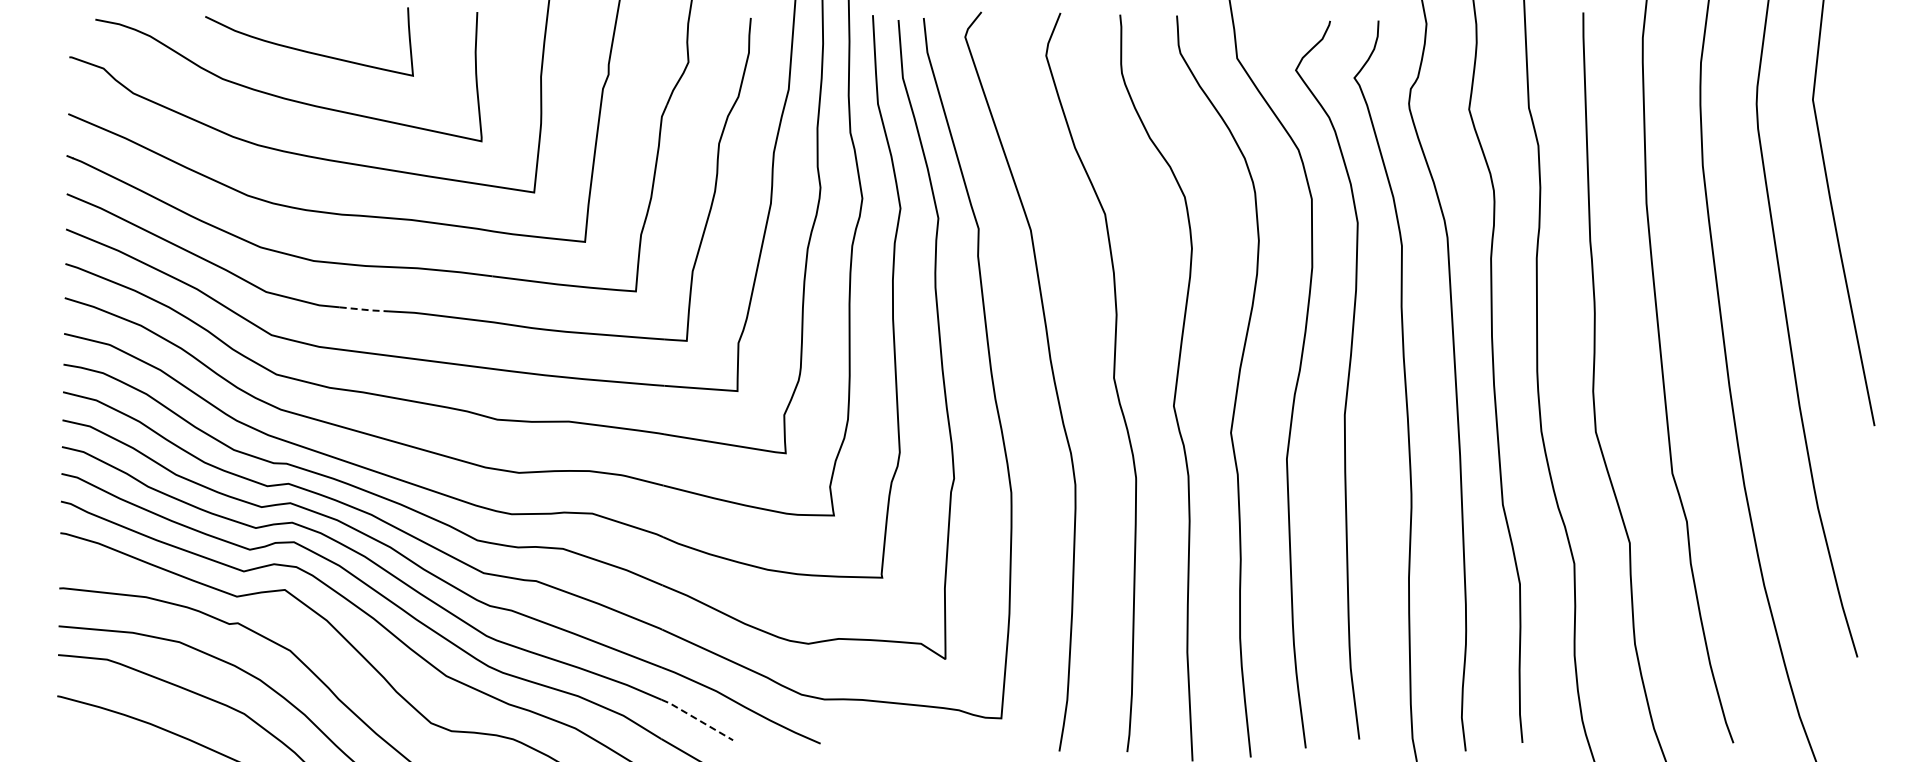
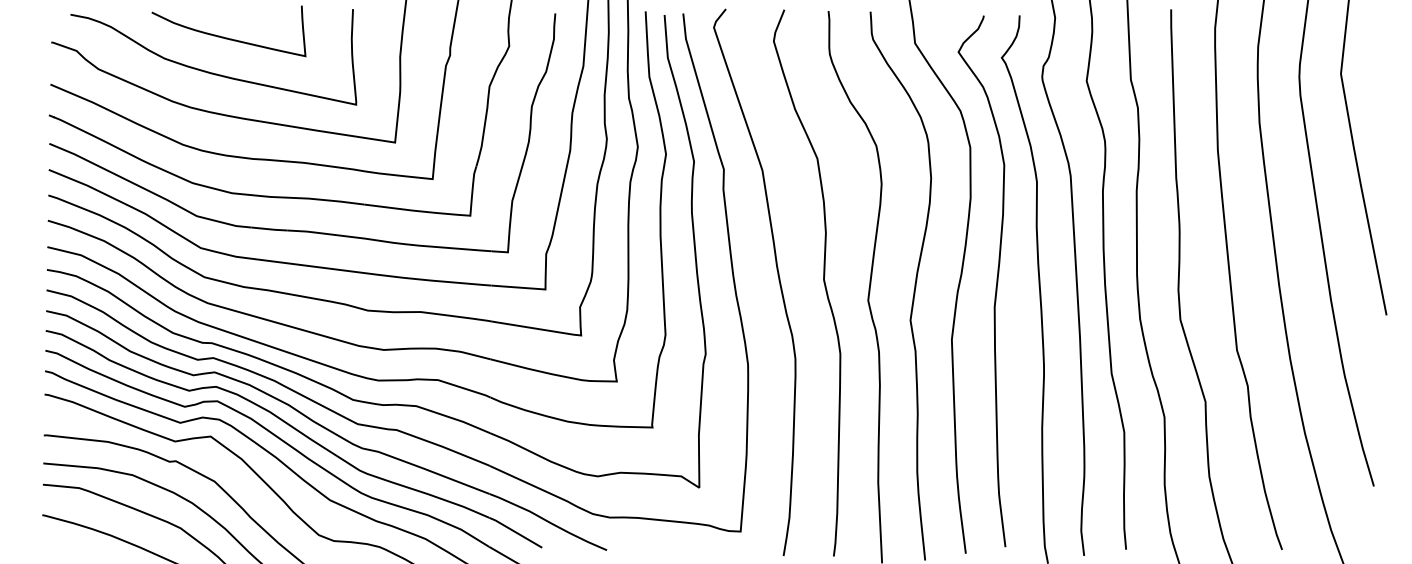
line: (365, 309) -> (270, 229), dashed -> solid
line: (696, 719) -> (515, 532), dashed -> solid

